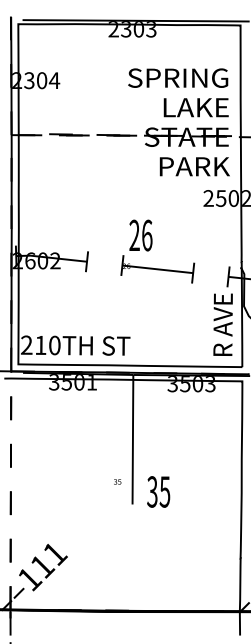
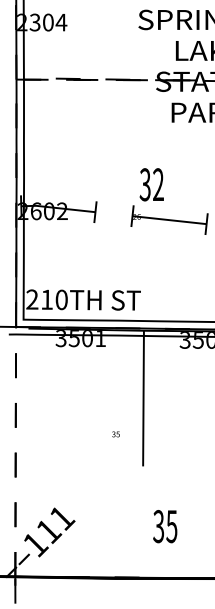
text: (140, 235) -> (151, 184), 26 -> 32
text: (117, 481) -> (115, 433), moved
text: (158, 491) -> (165, 526), moved

